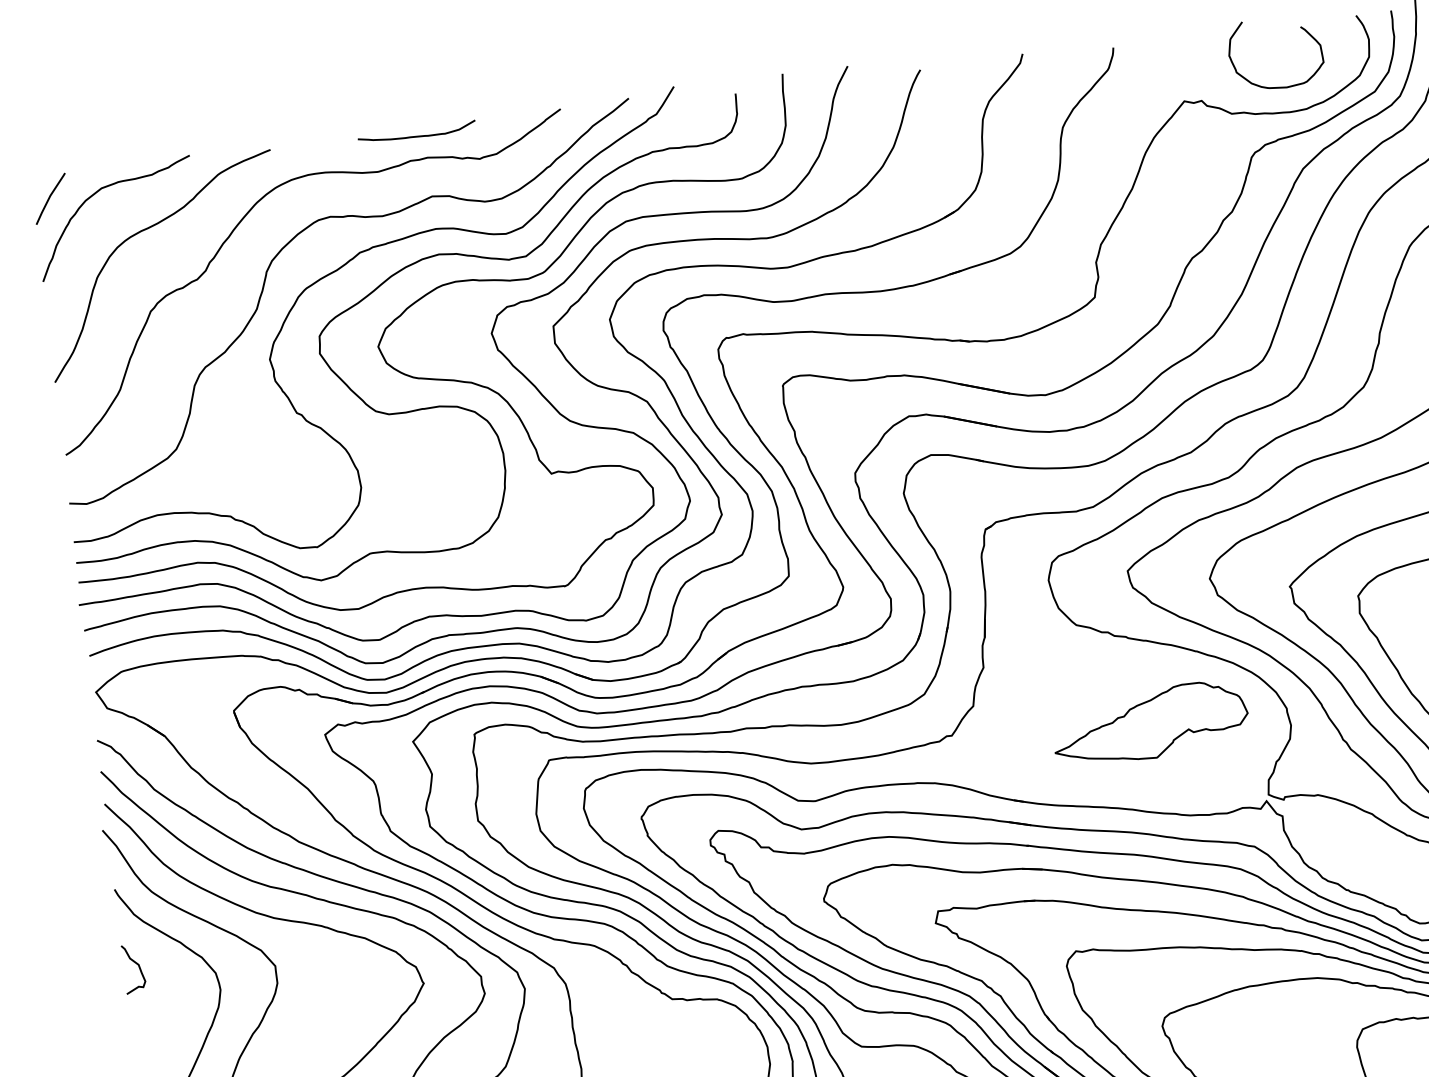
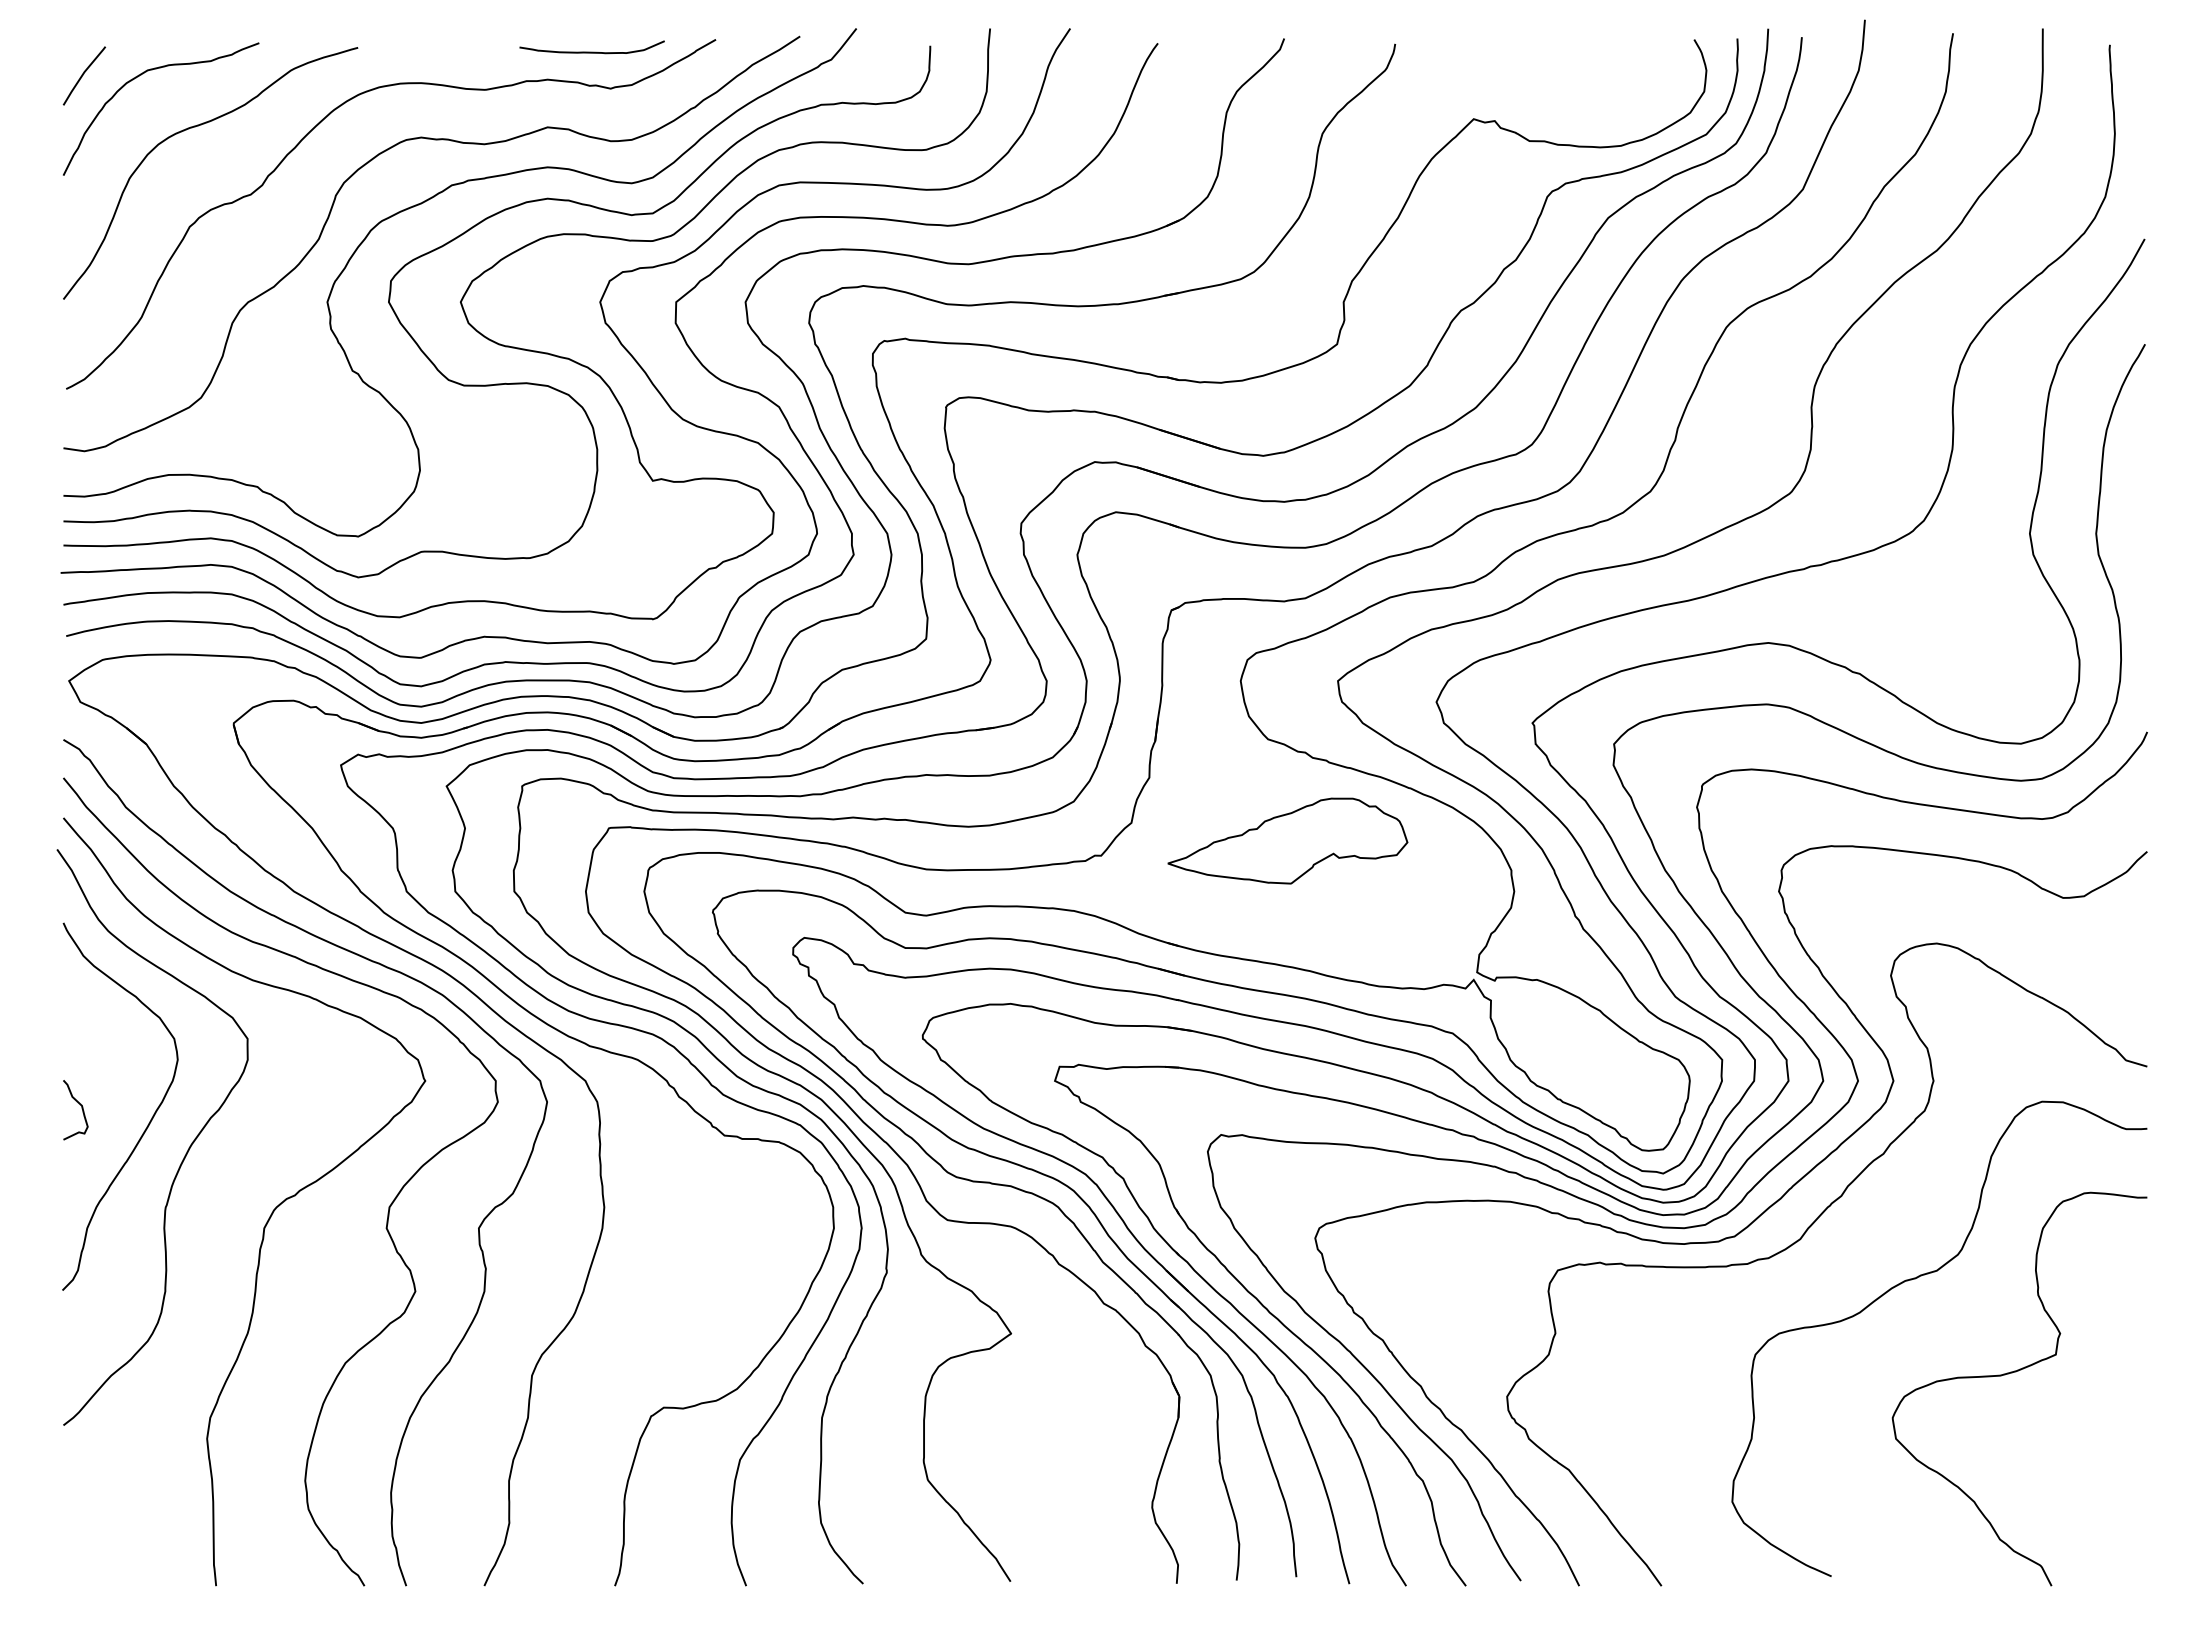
curve: (1274, 86) -> (1585, 114), removed
curve: (416, 135) -> (591, 51), moved
part: (1150, 722) -> (1287, 840), moved
curve: (138, 967) -> (81, 1108), moved

